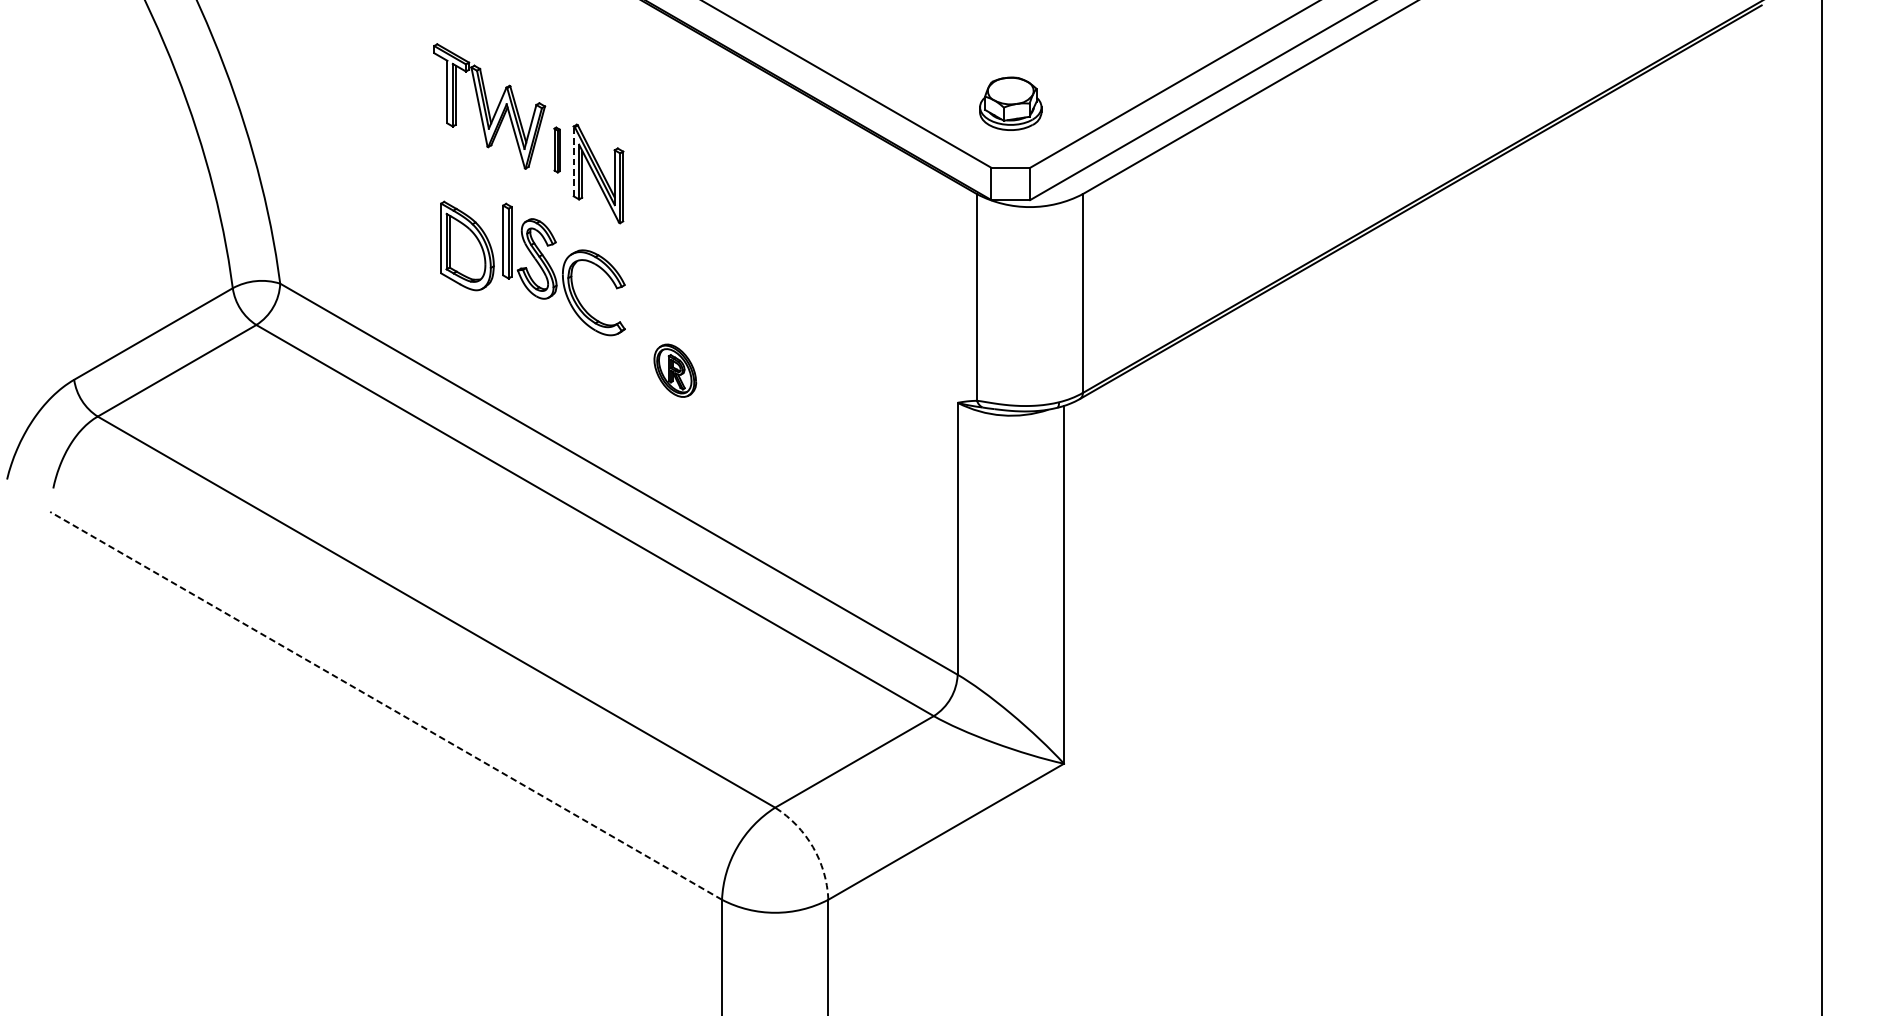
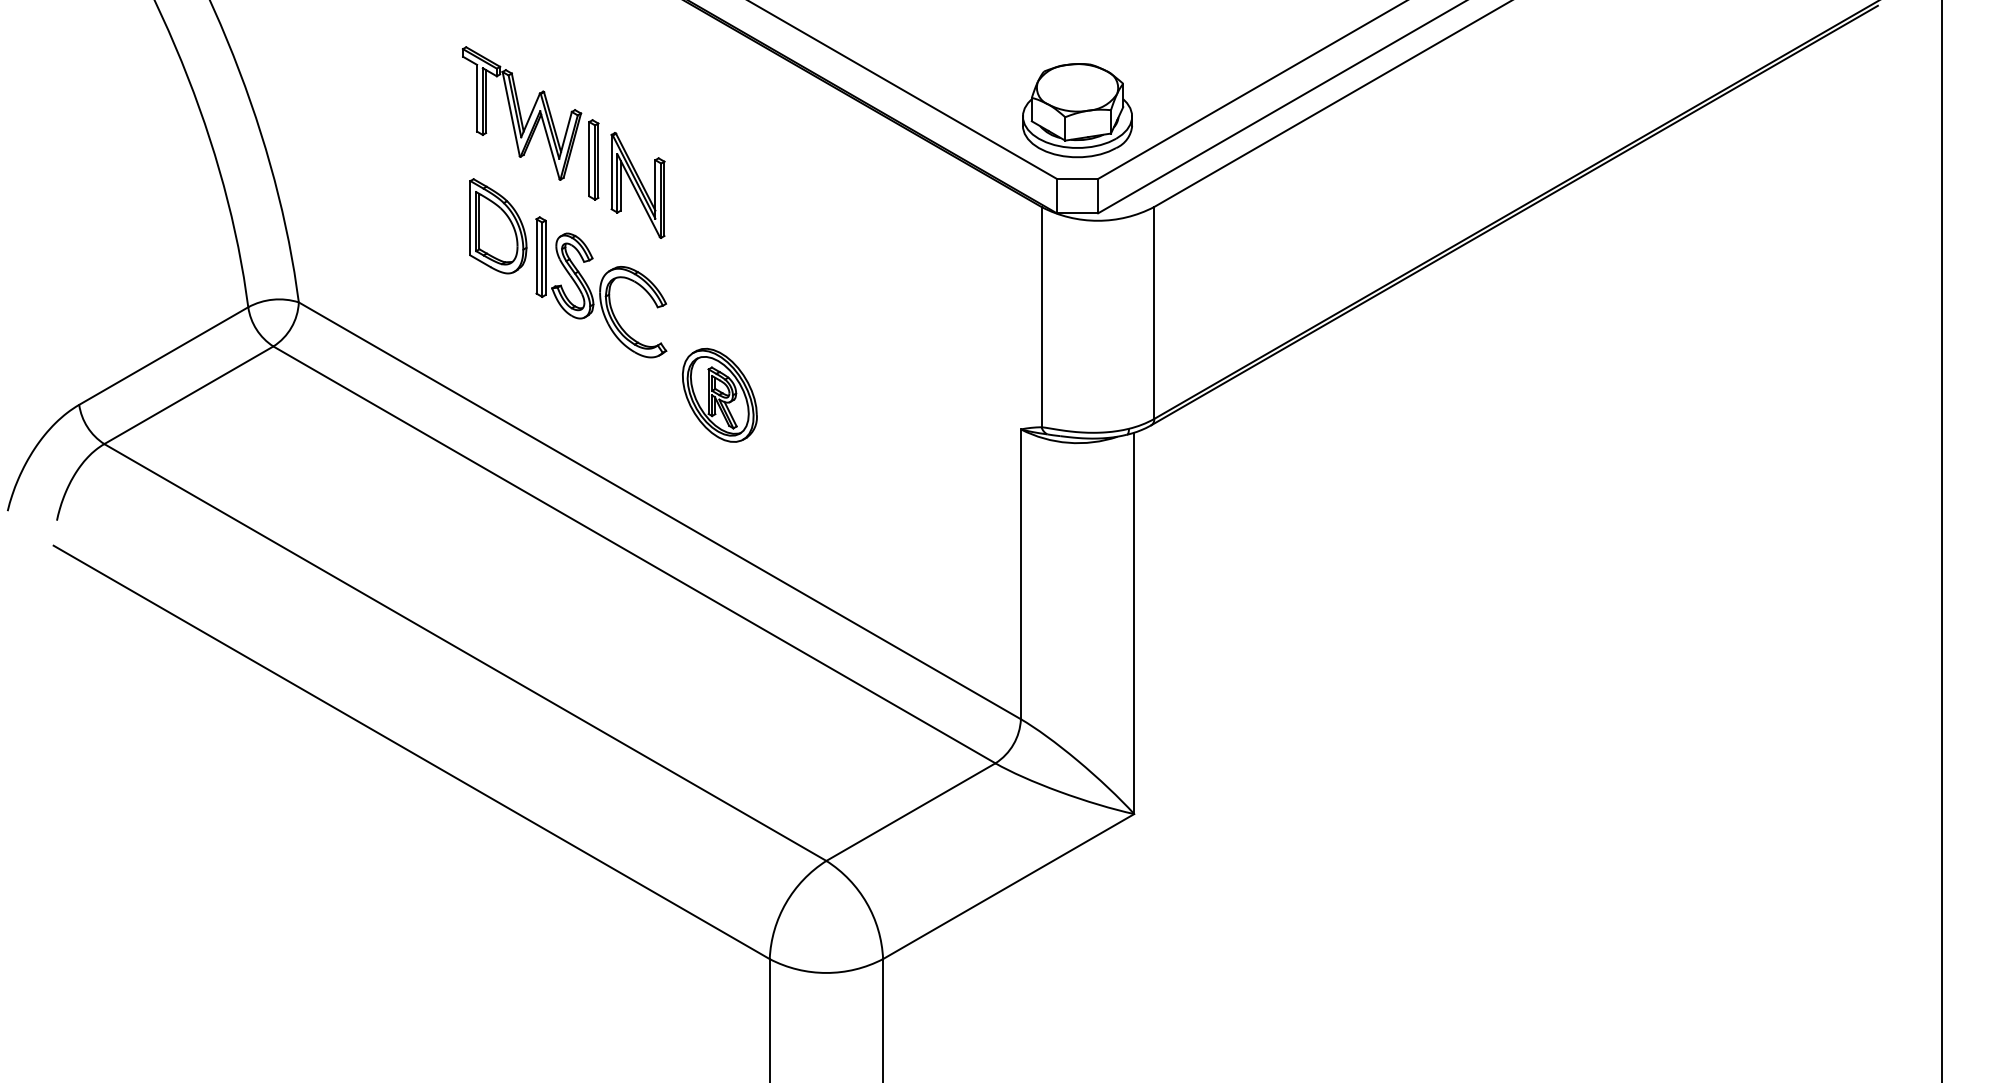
part: (1010, 103) -> (1077, 110), size x1.67
part: (556, 149) -> (593, 159), size x1.67
line: (573, 160) -> (611, 171), dashed -> solid
part: (467, 246) -> (498, 226), moved
part: (674, 370) -> (719, 394), size x1.67
line: (385, 705) -> (411, 752), dashed -> solid
arc: (812, 847) -> (866, 903), dashed -> solid

